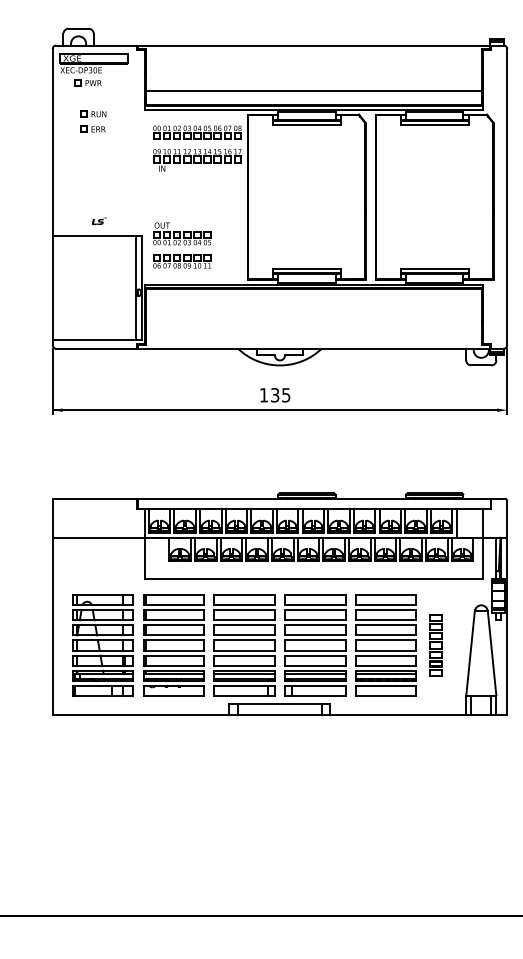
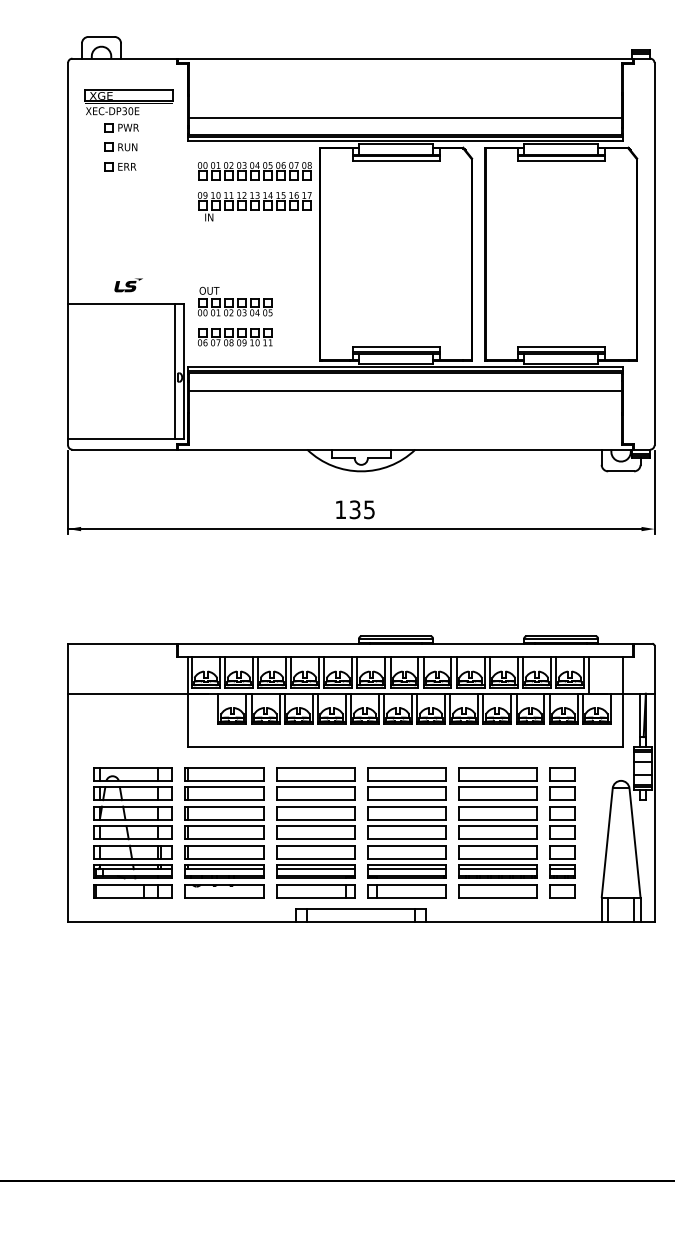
part: (93, 69) -> (128, 110), moved
part: (99, 221) -> (128, 285), size x1.43
line: (313, 302) -> (404, 390), added
part: (435, 645) -> (561, 832), size x1.67

